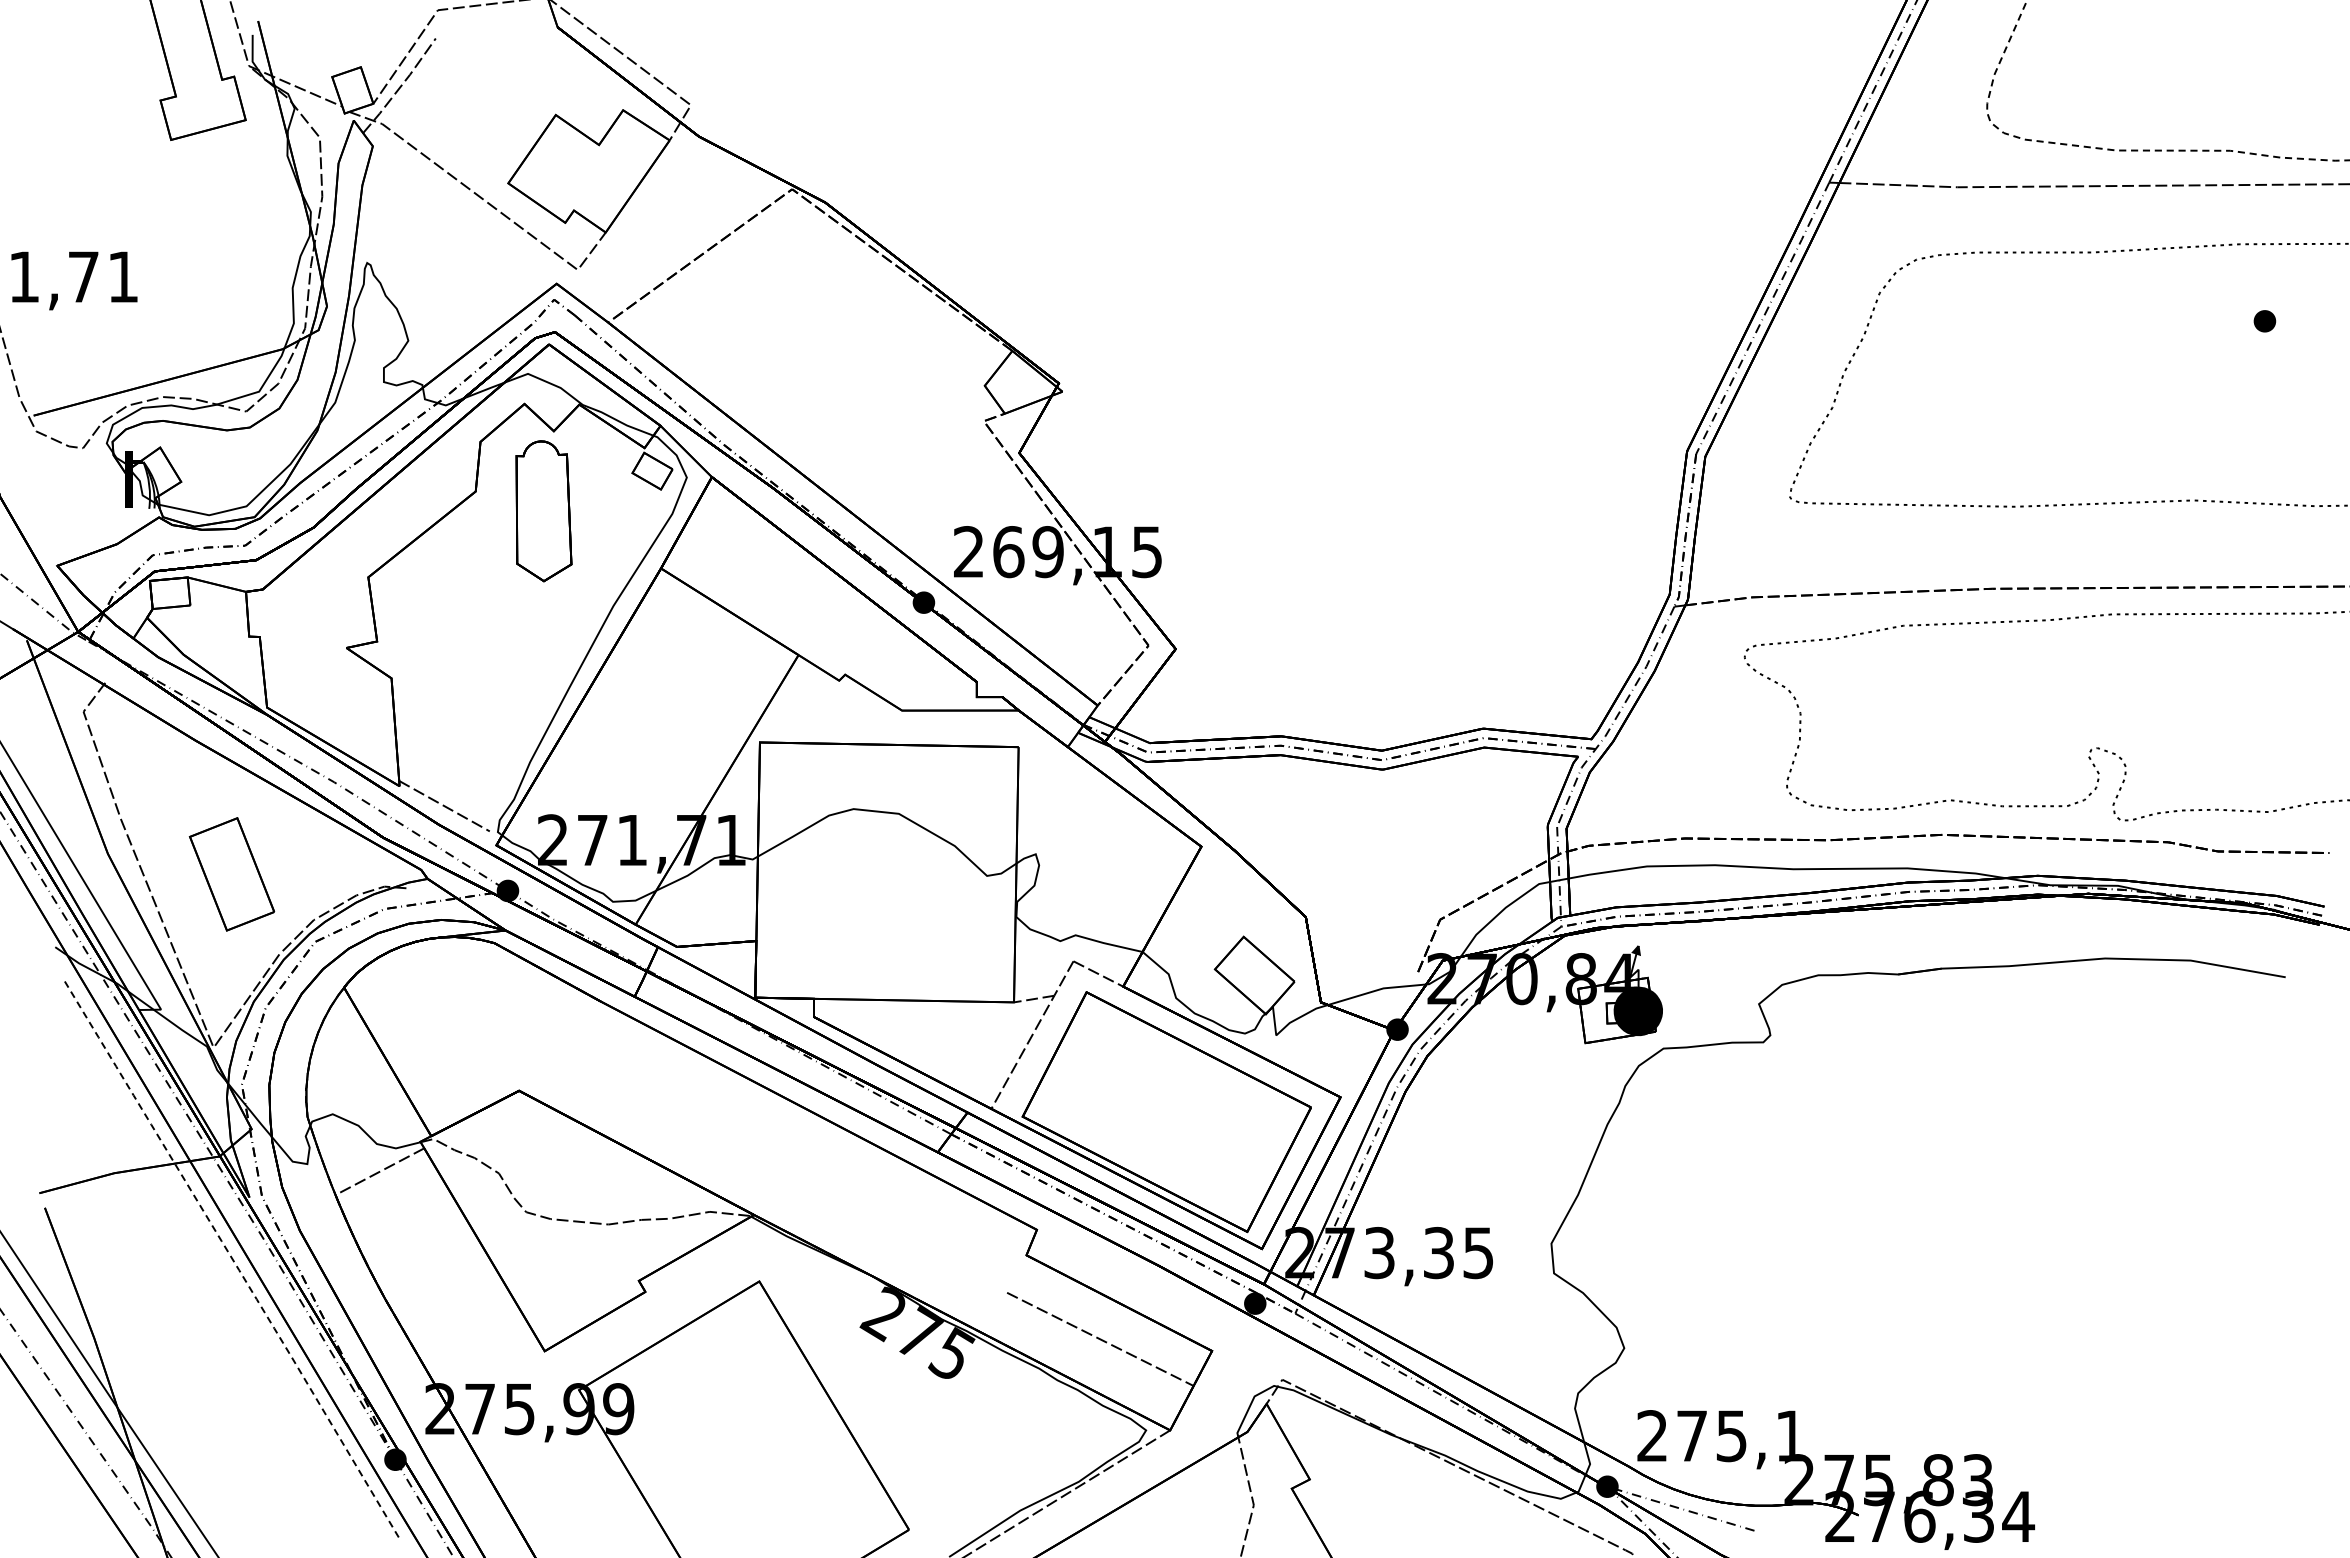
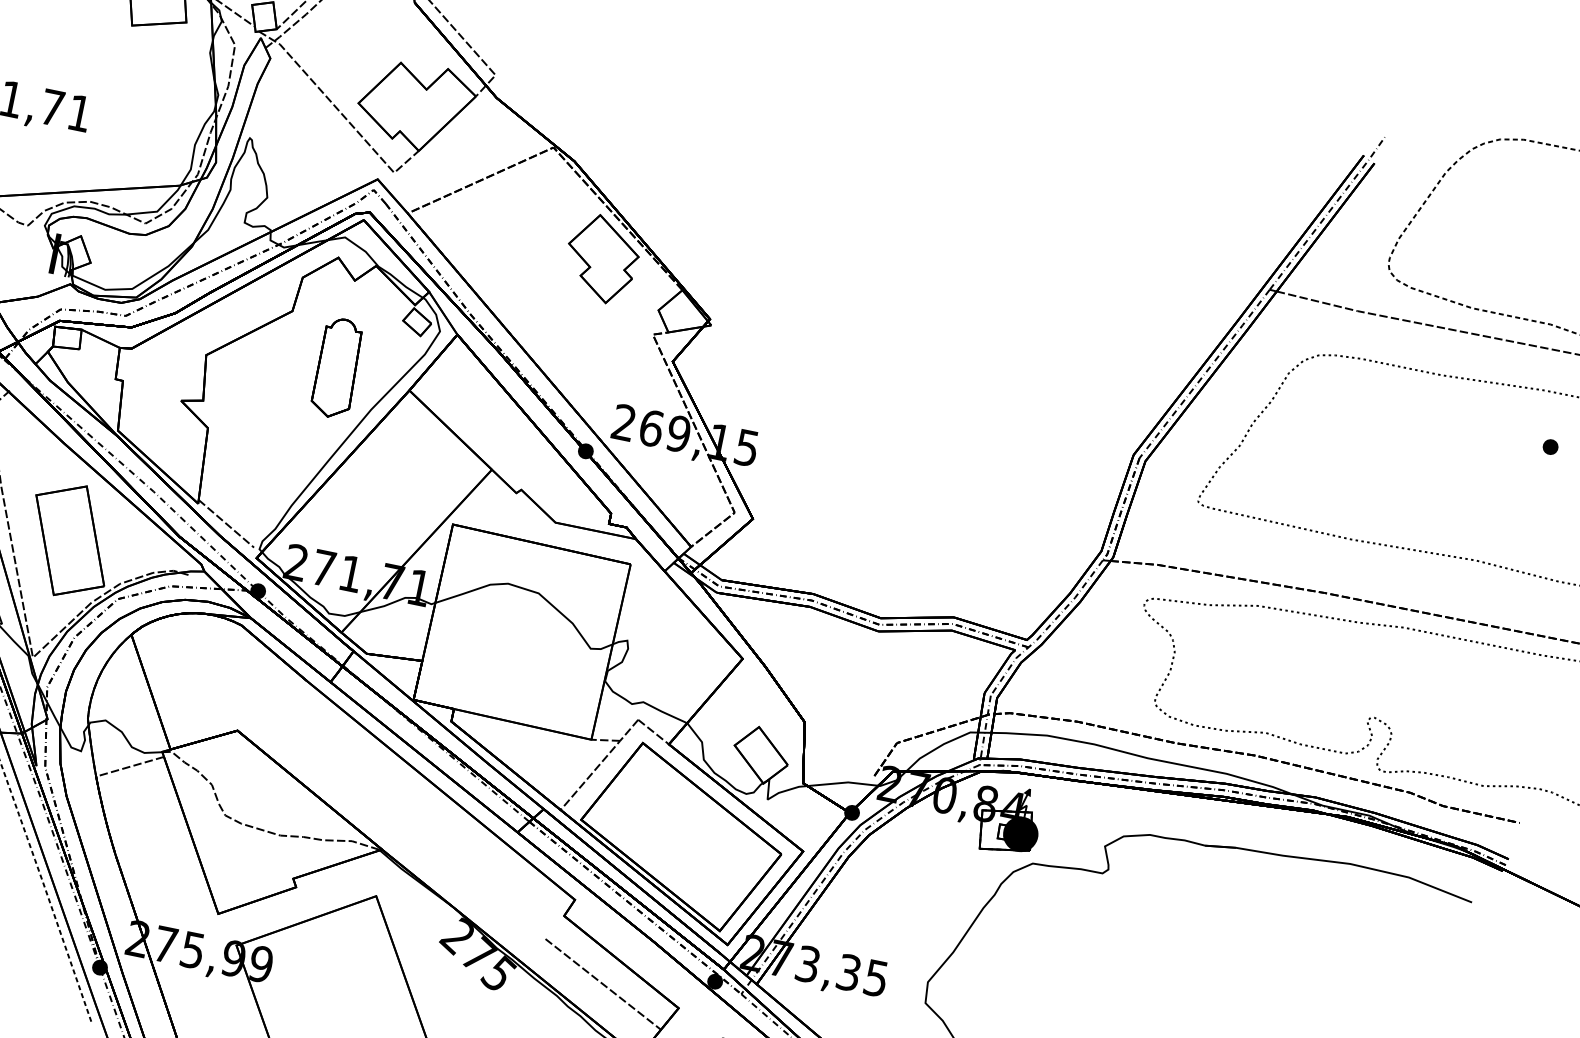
part: (891, 329) -> (602, 258), added
part: (543, 511) -> (337, 368), moved
part: (231, 874) -> (69, 540), size x1.43

